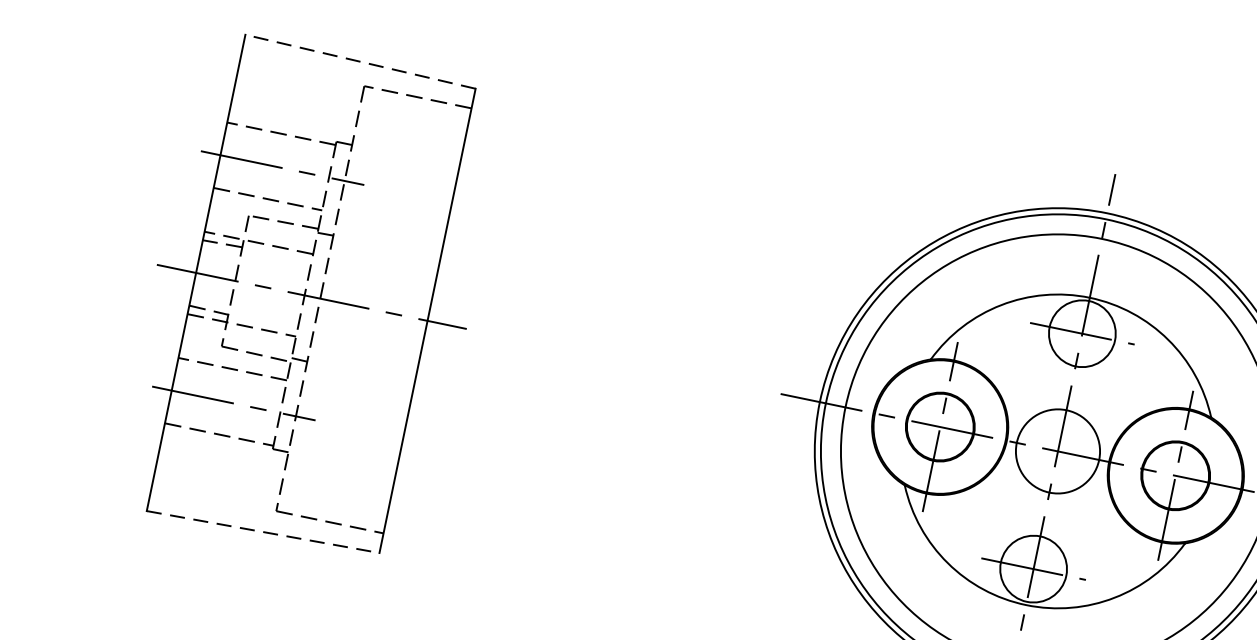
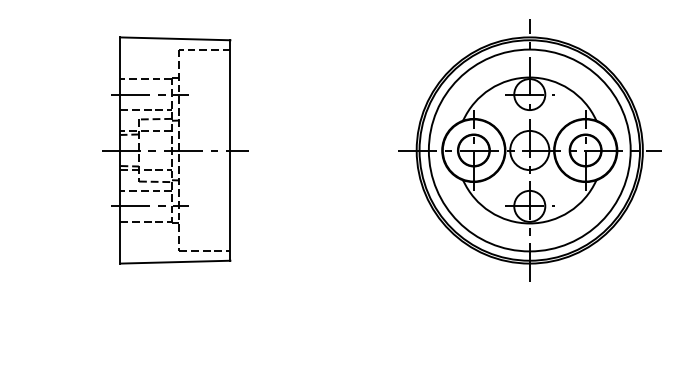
line: (360, 61) -> (175, 38), dashed -> solid
line: (263, 532) -> (175, 262), dashed -> solid

